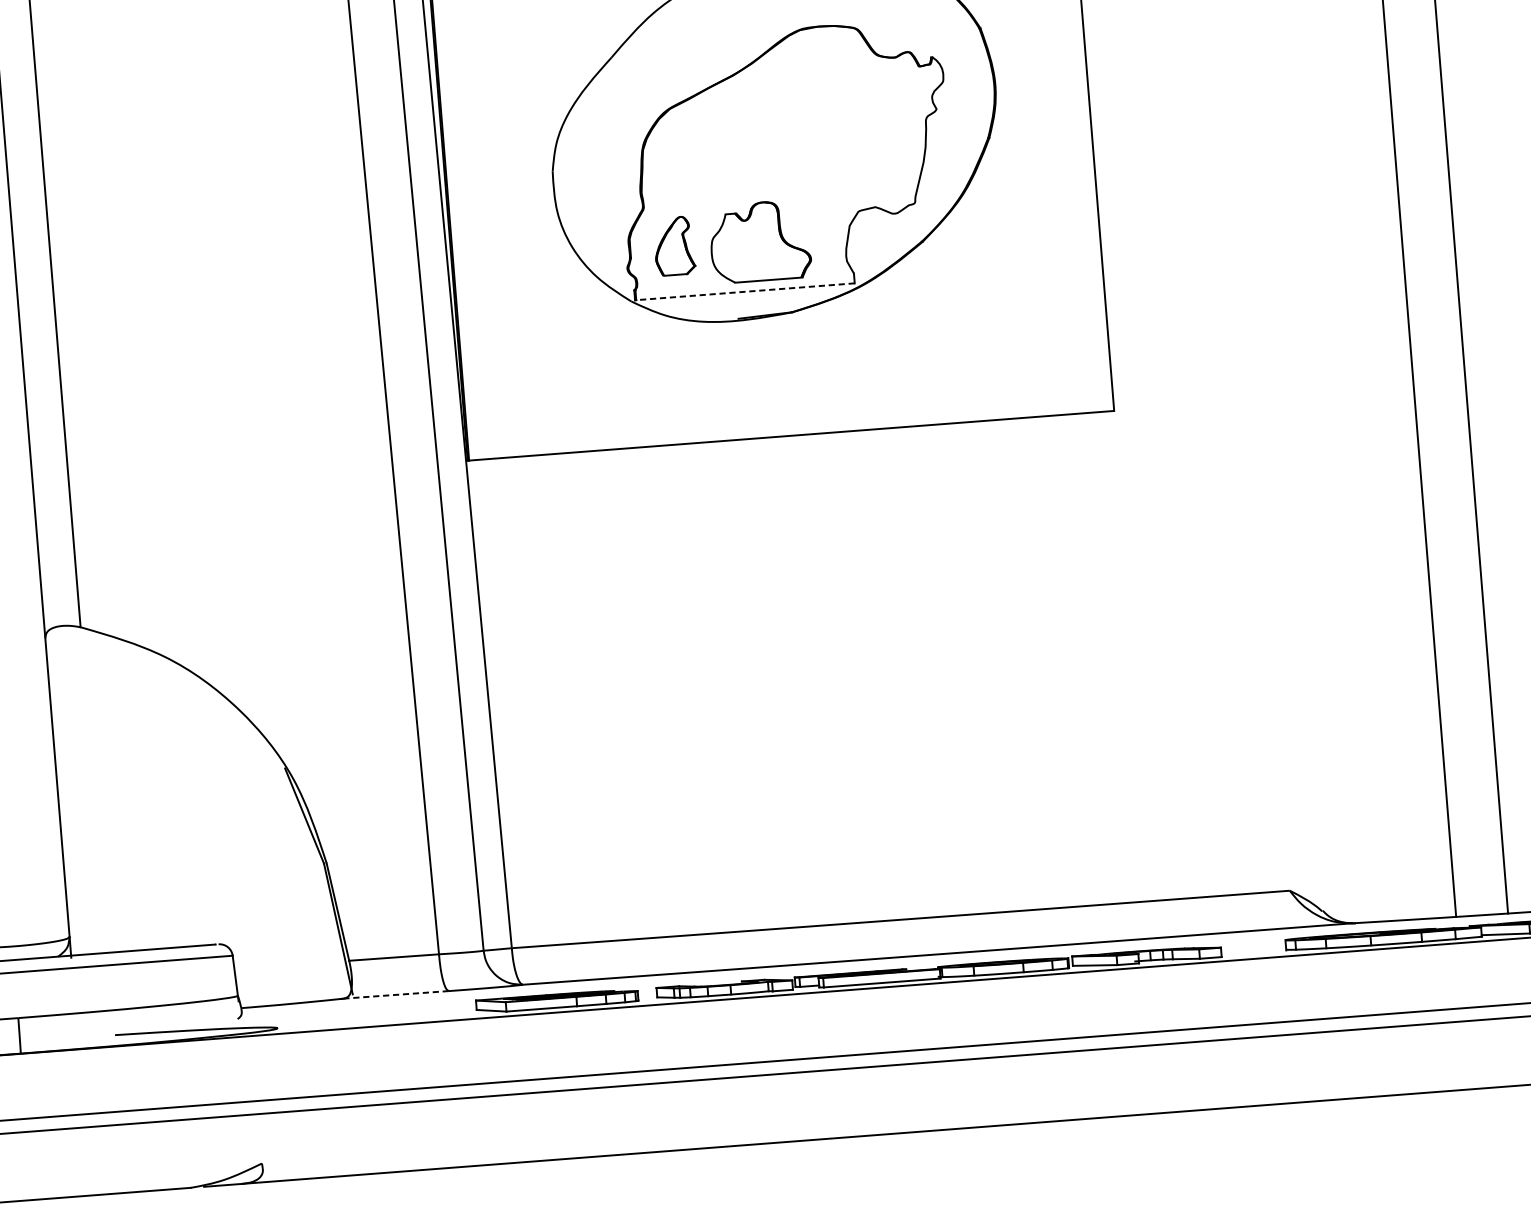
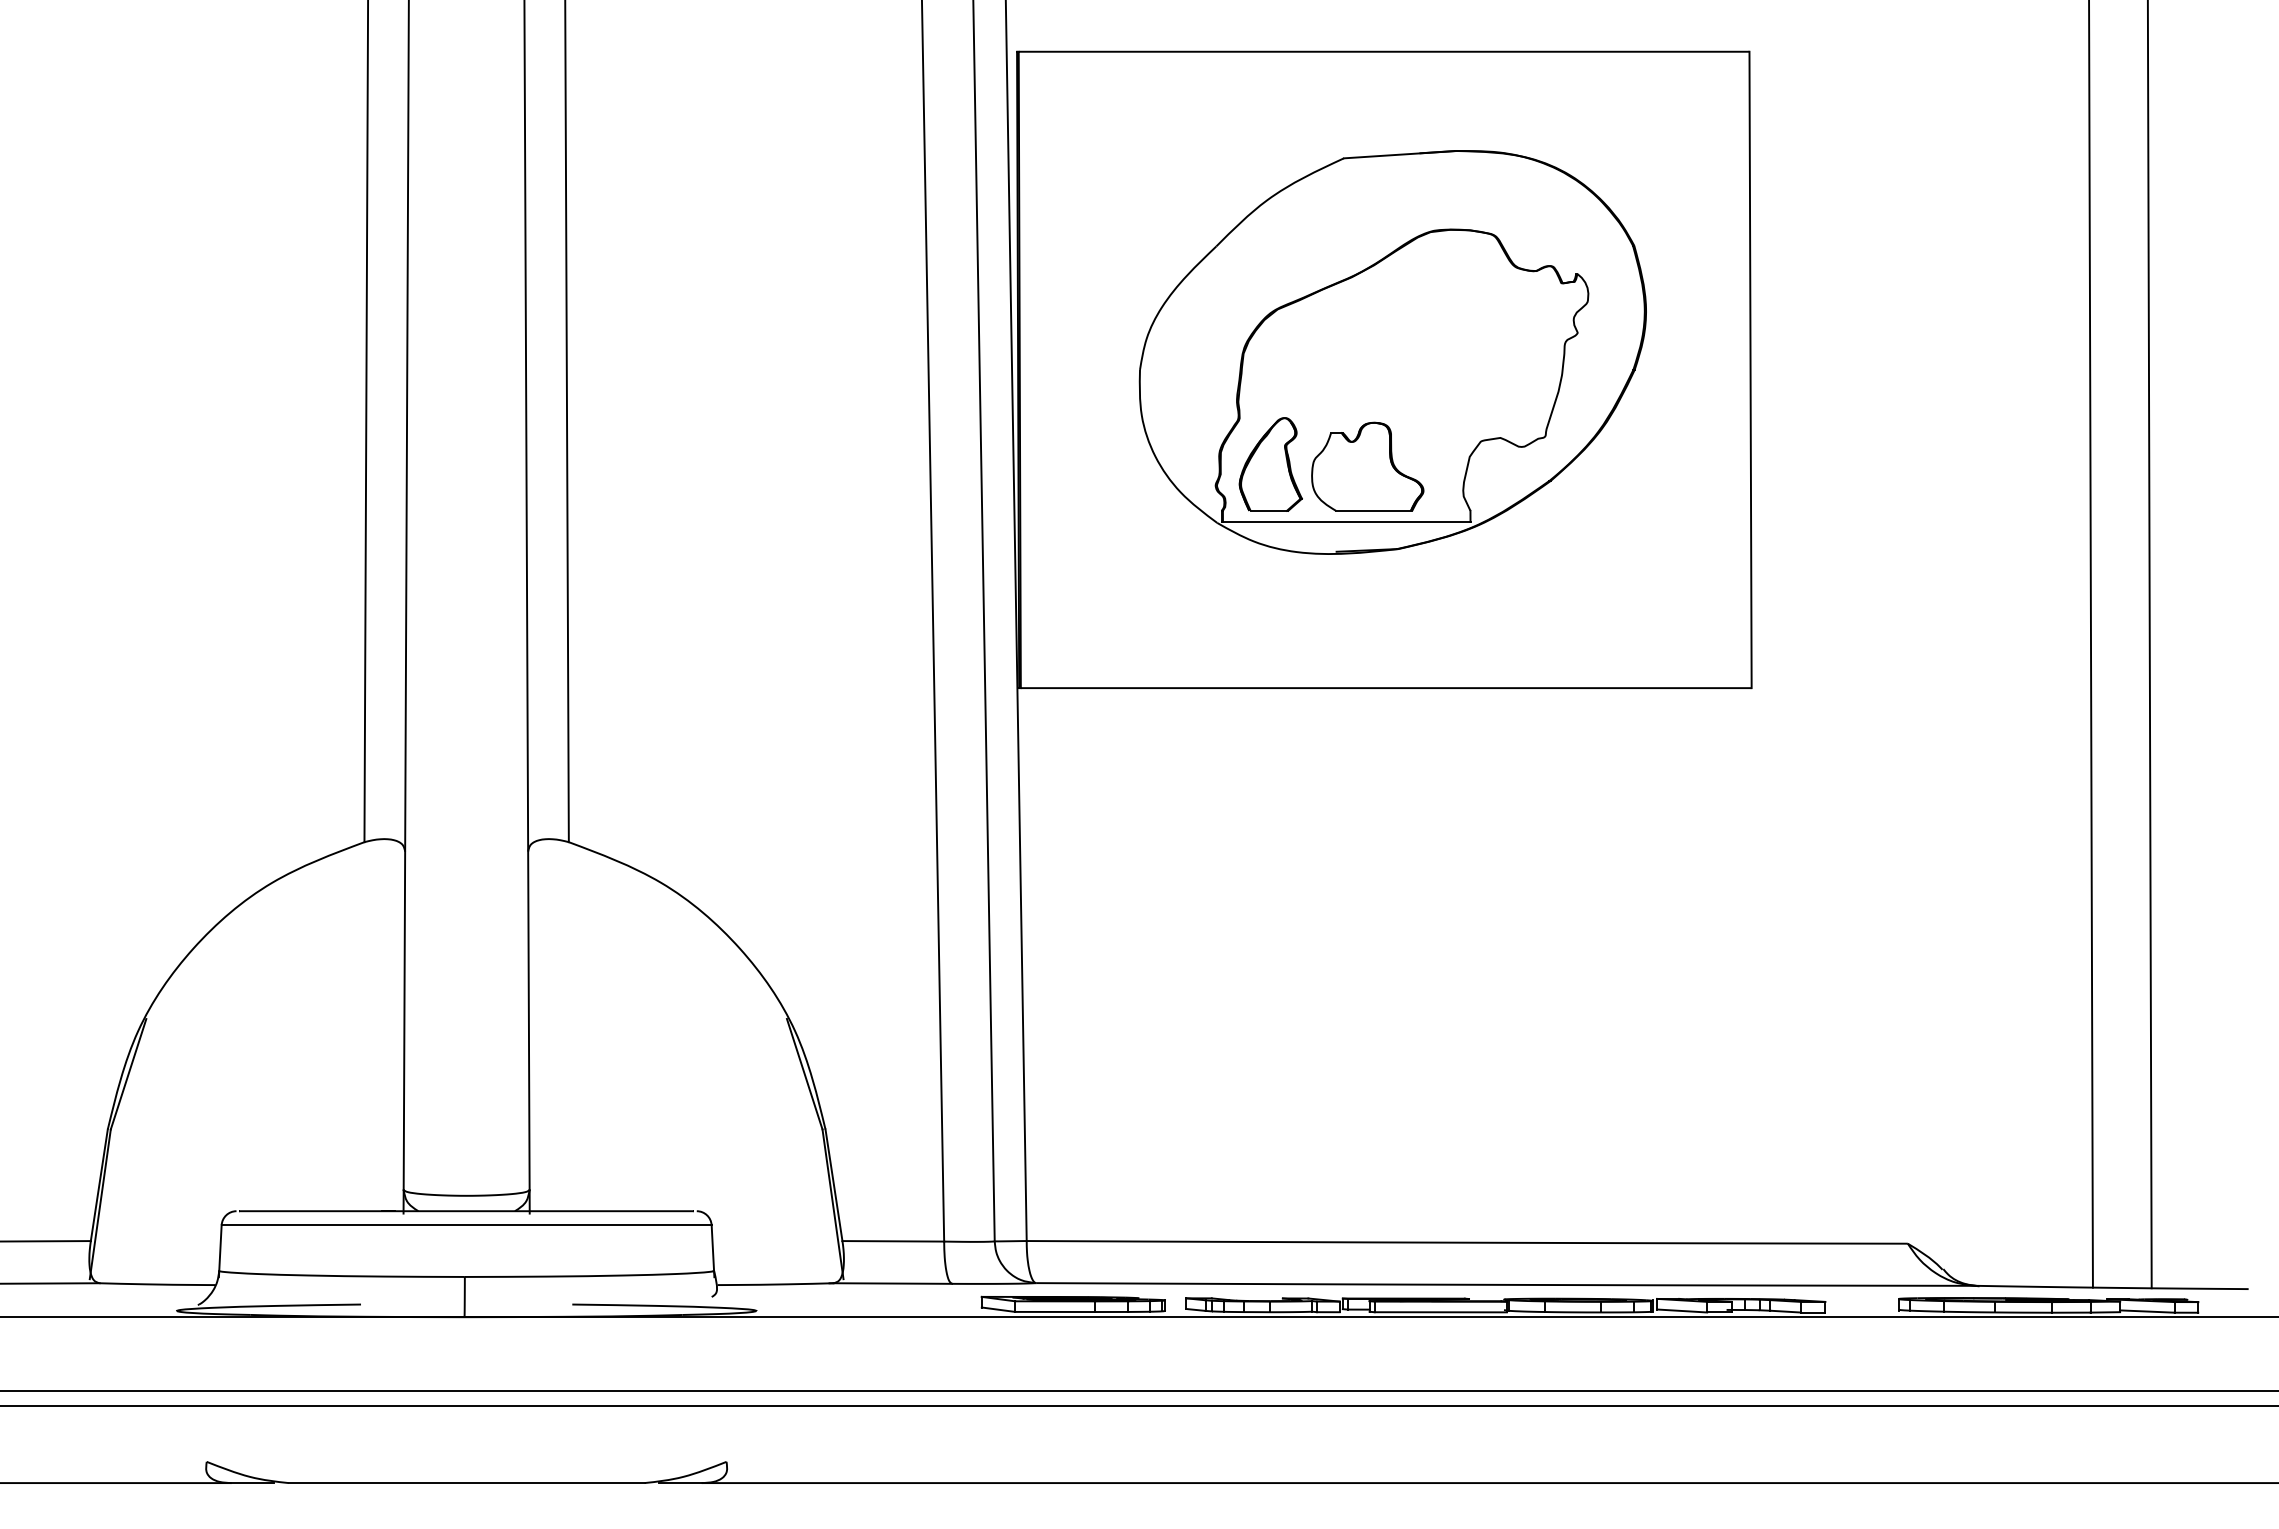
part: (674, 246) -> (1270, 464), size x1.43
line: (745, 291) -> (1346, 521), dashed -> solid
line: (396, 994) -> (892, 1283), dashed -> solid

